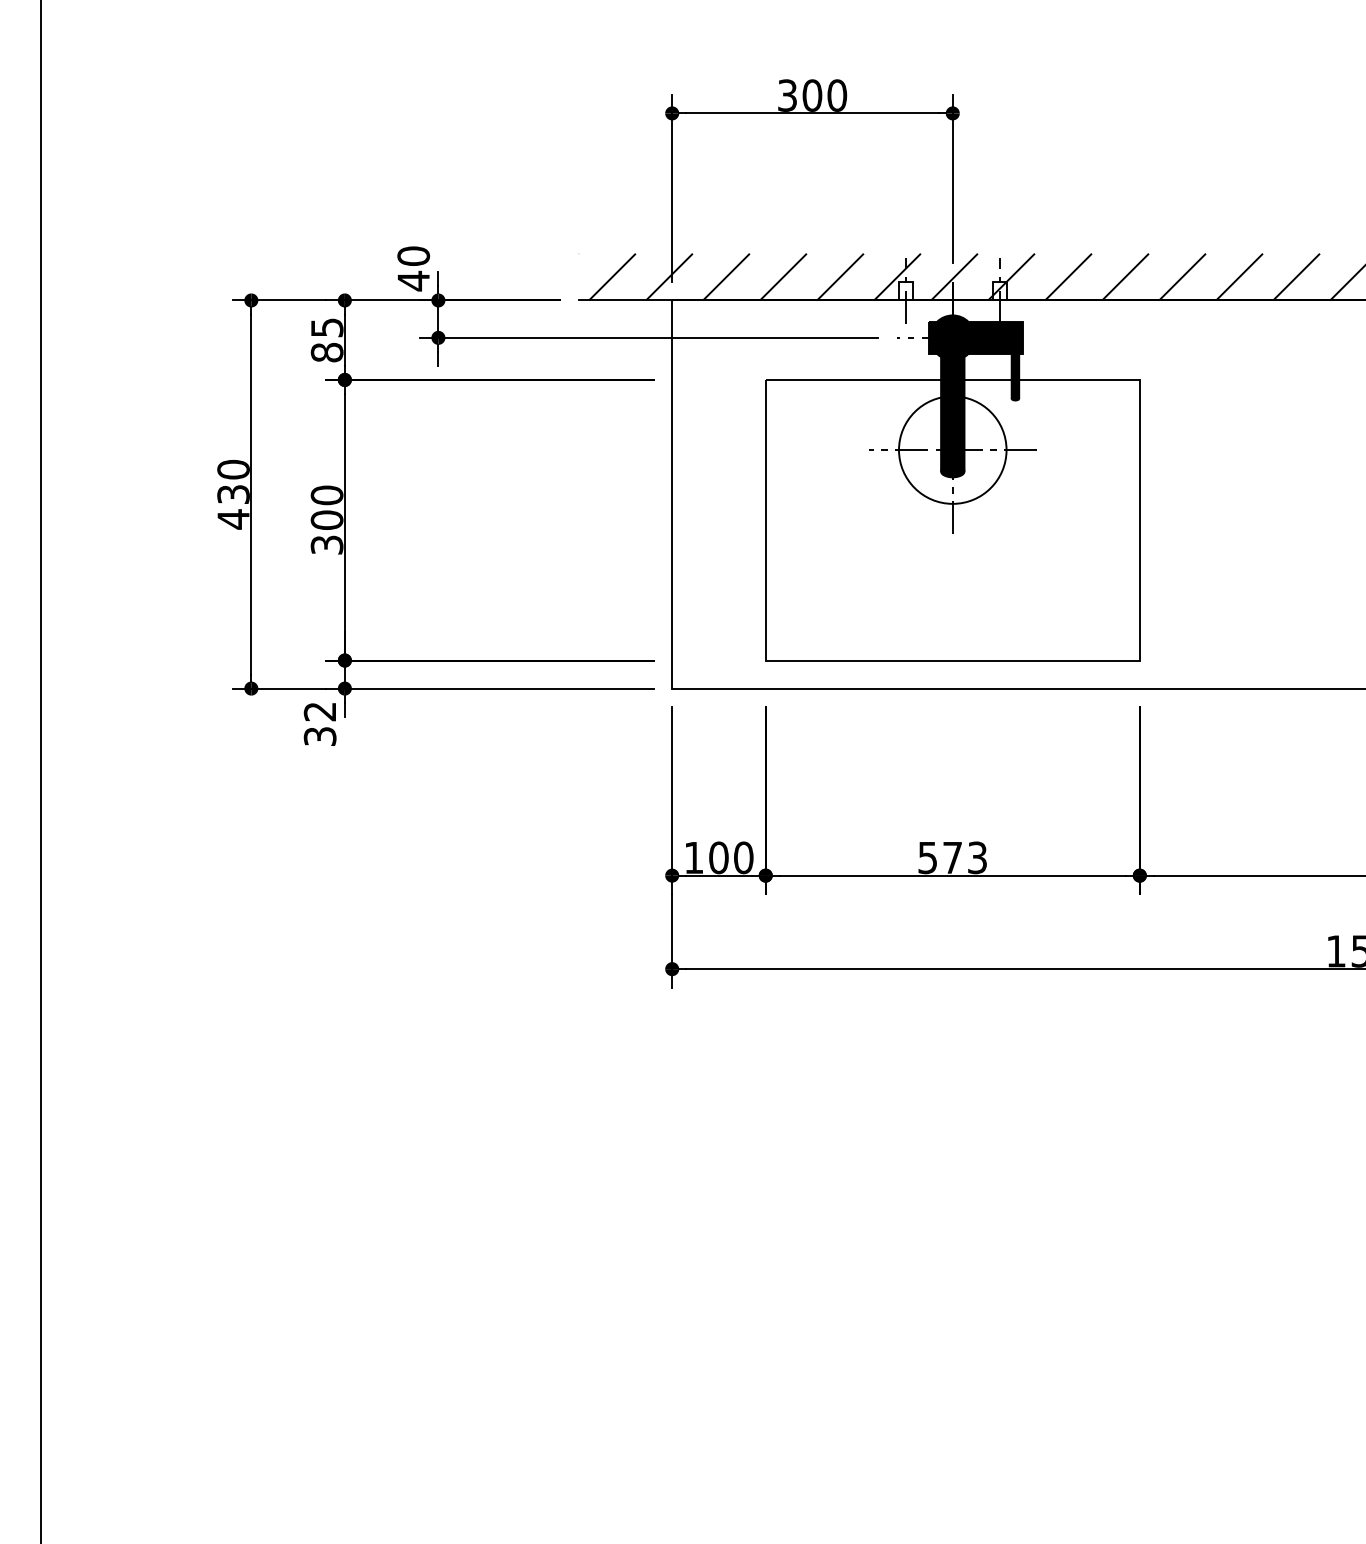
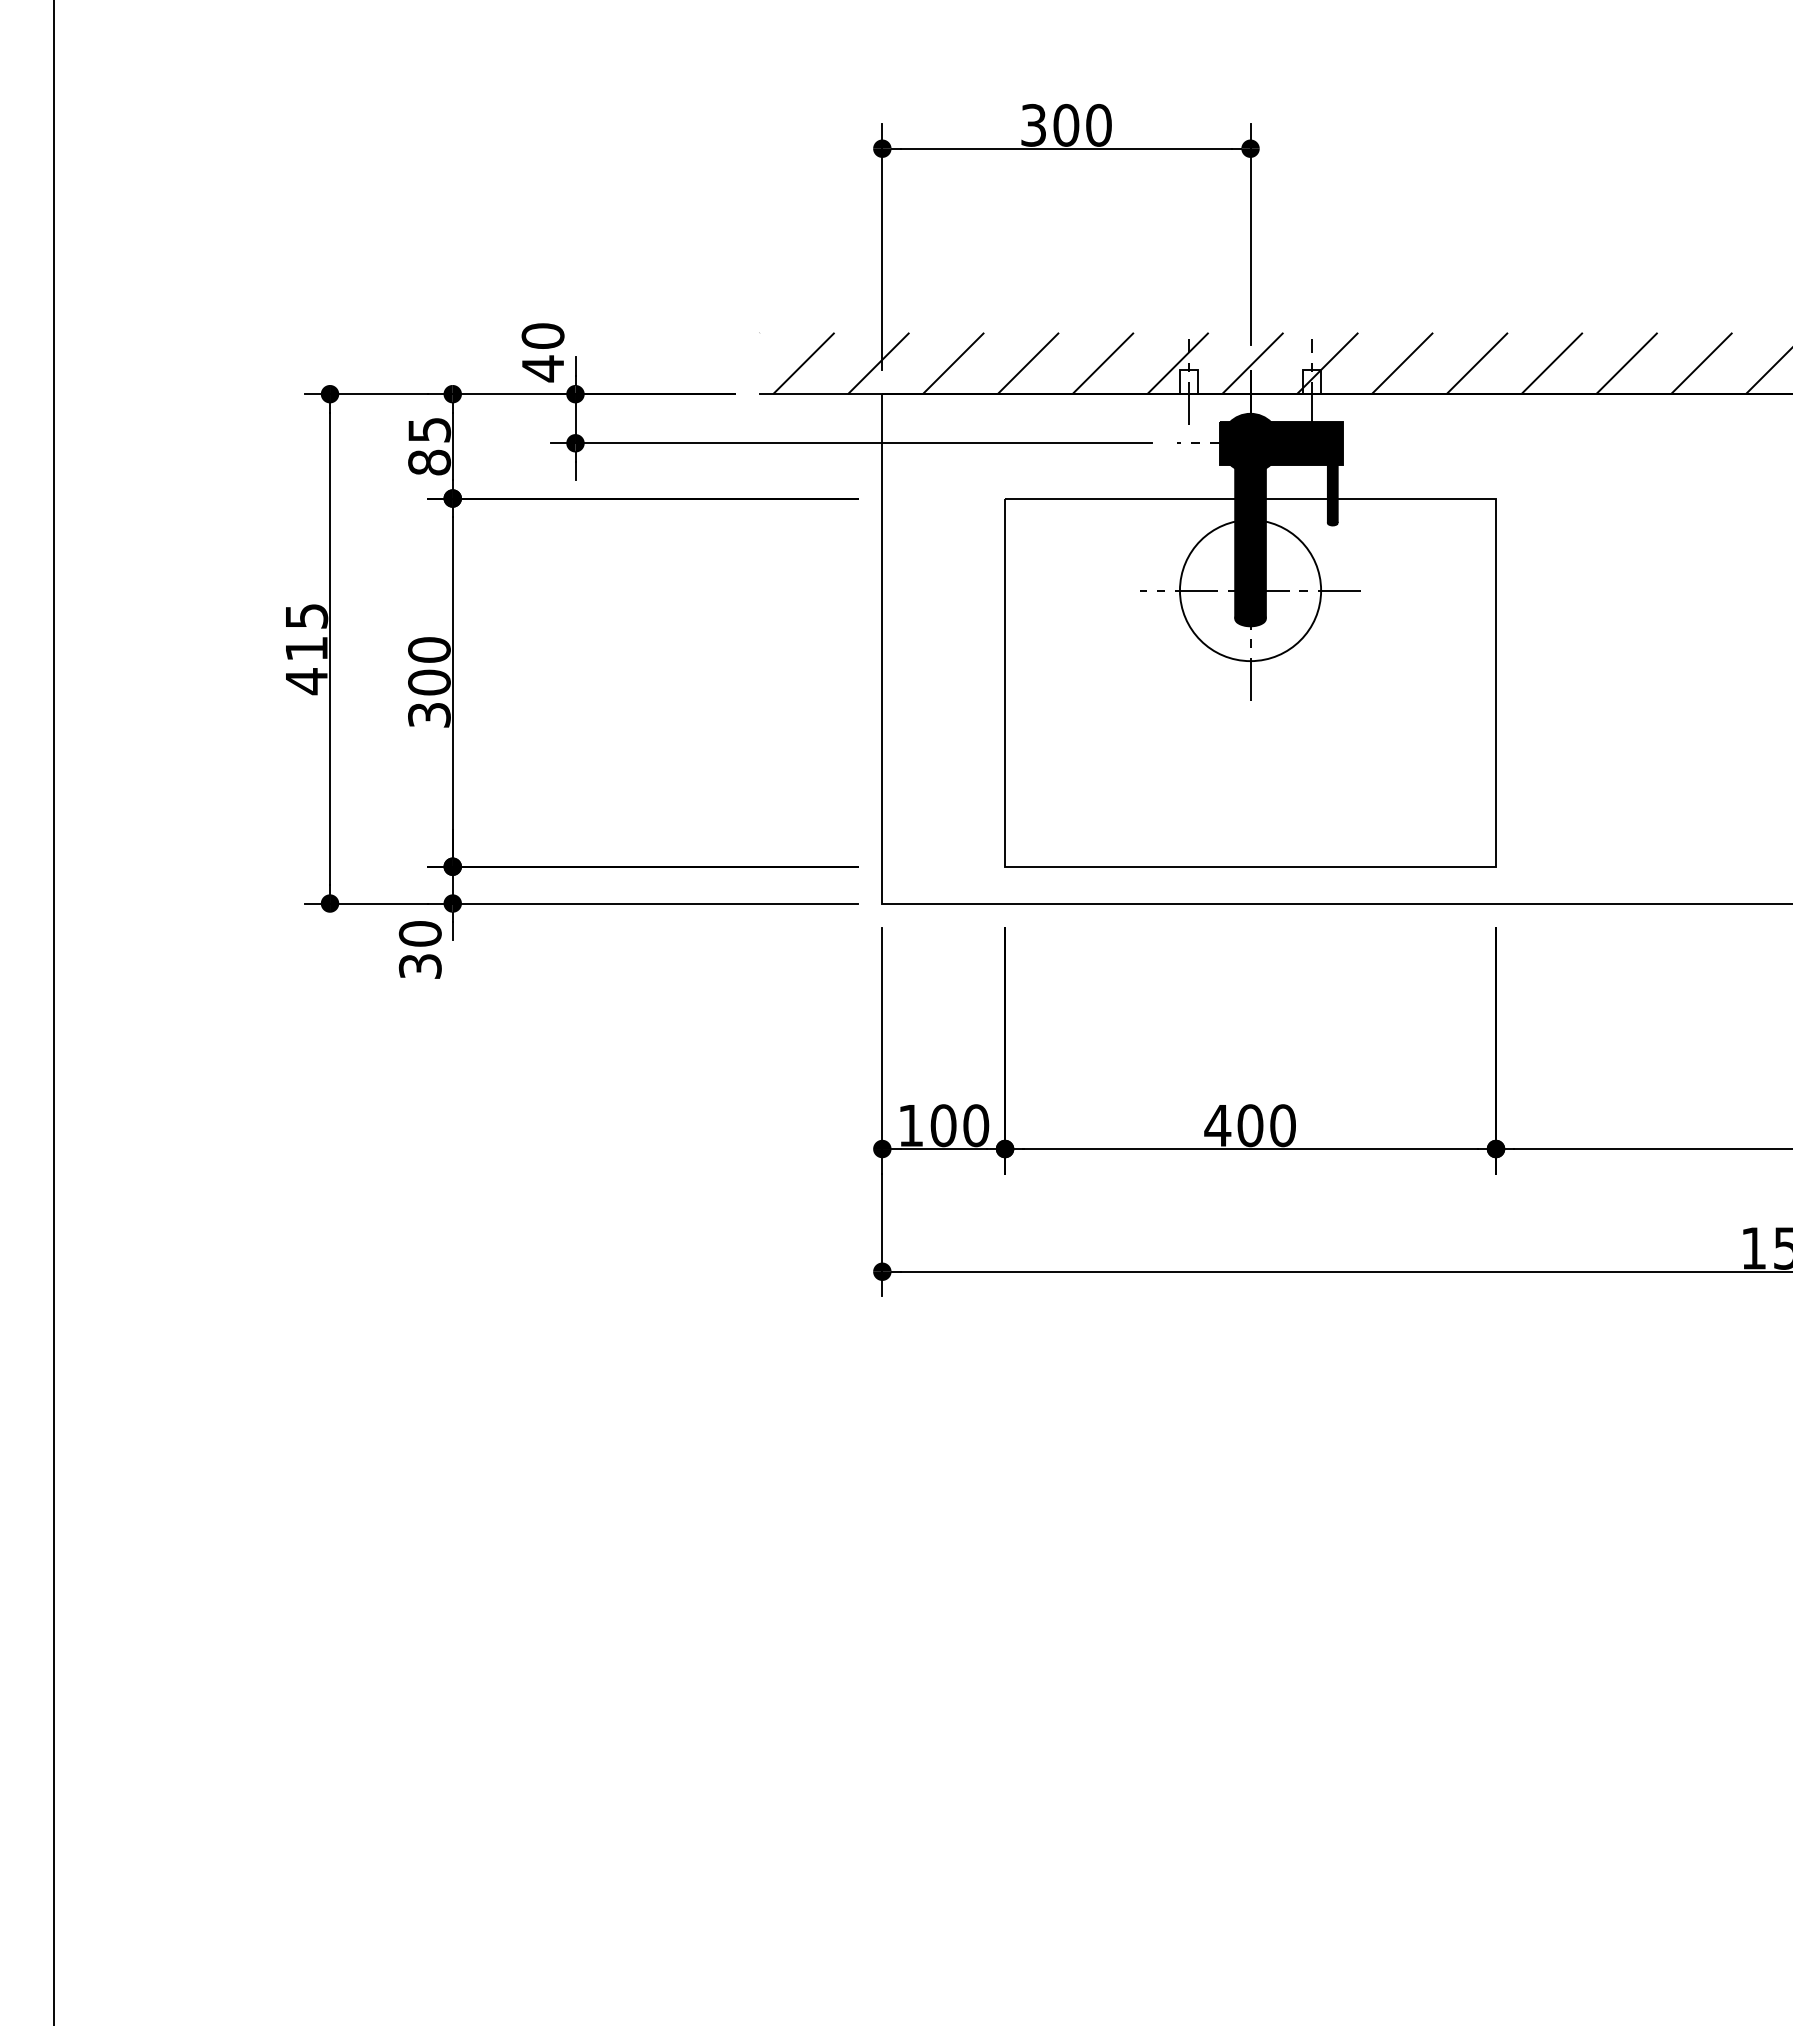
text: (233, 482) -> (306, 632), 430 -> 415
text: (319, 711) -> (419, 933), 32 -> 30
text: (951, 857) -> (1249, 1125), 573 -> 400

